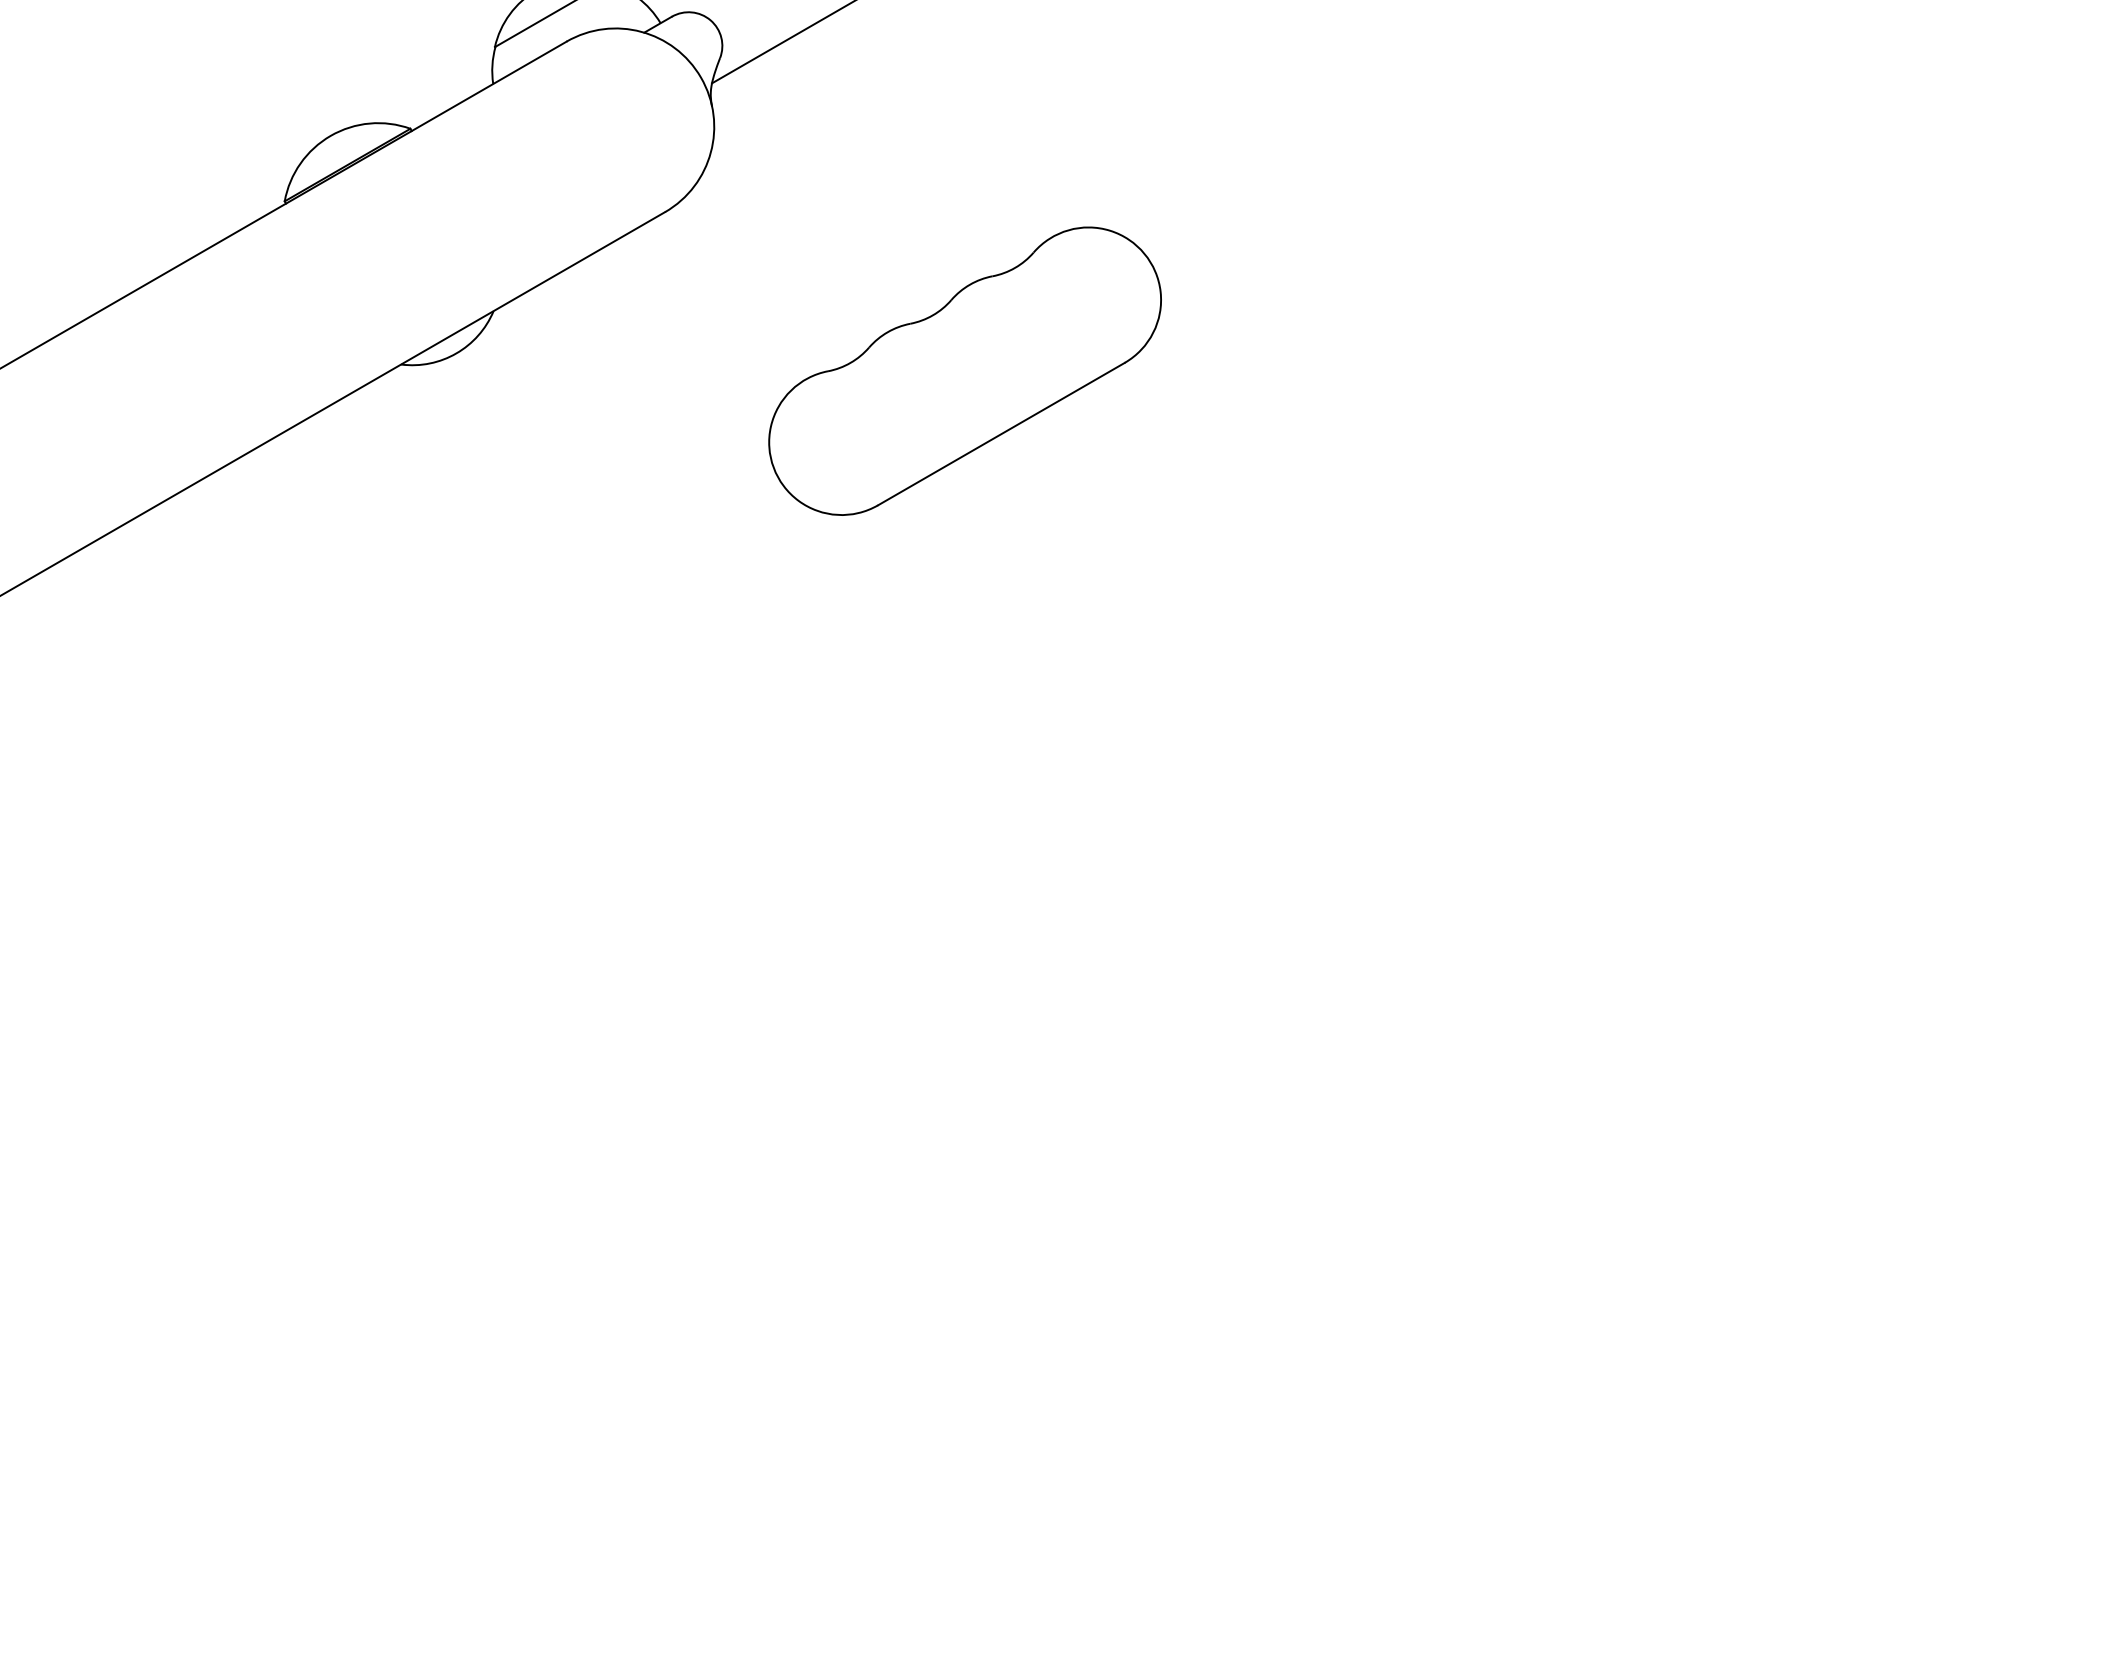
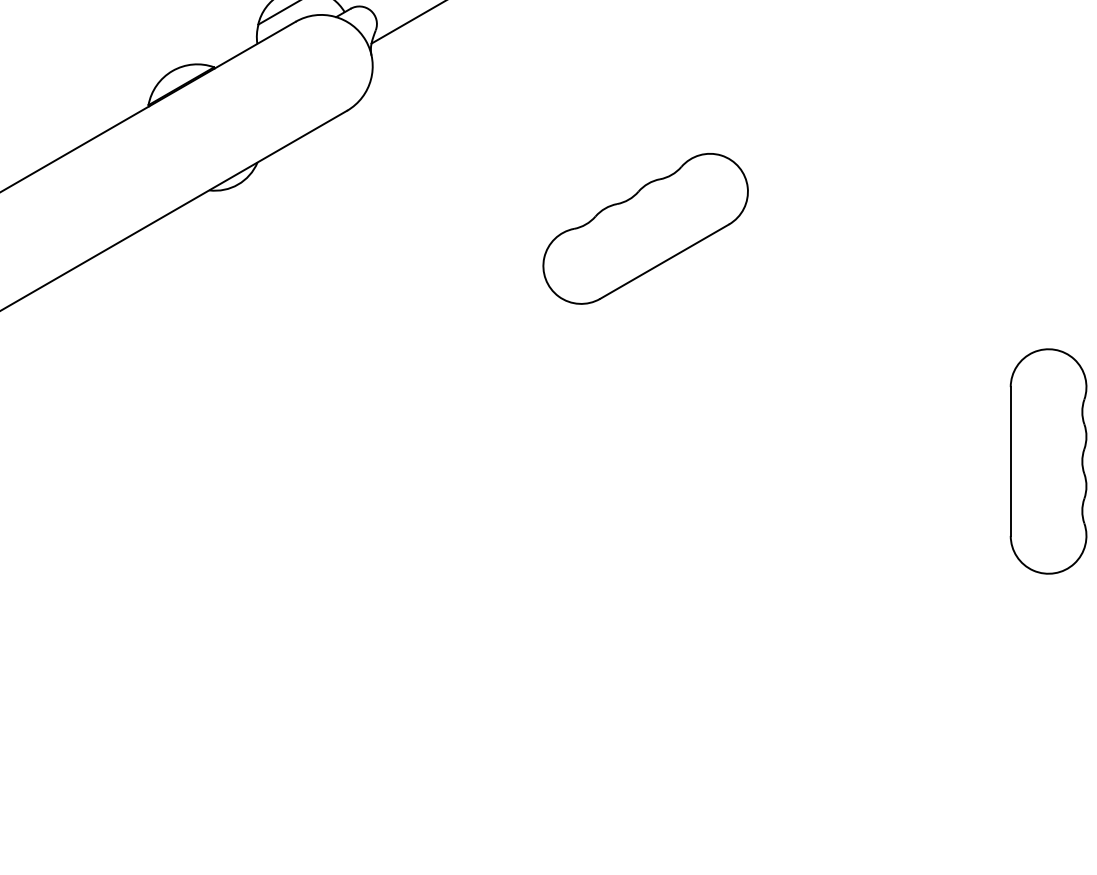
part: (964, 370) -> (645, 228), moved
part: (2008, 883) -> (1048, 461), added

